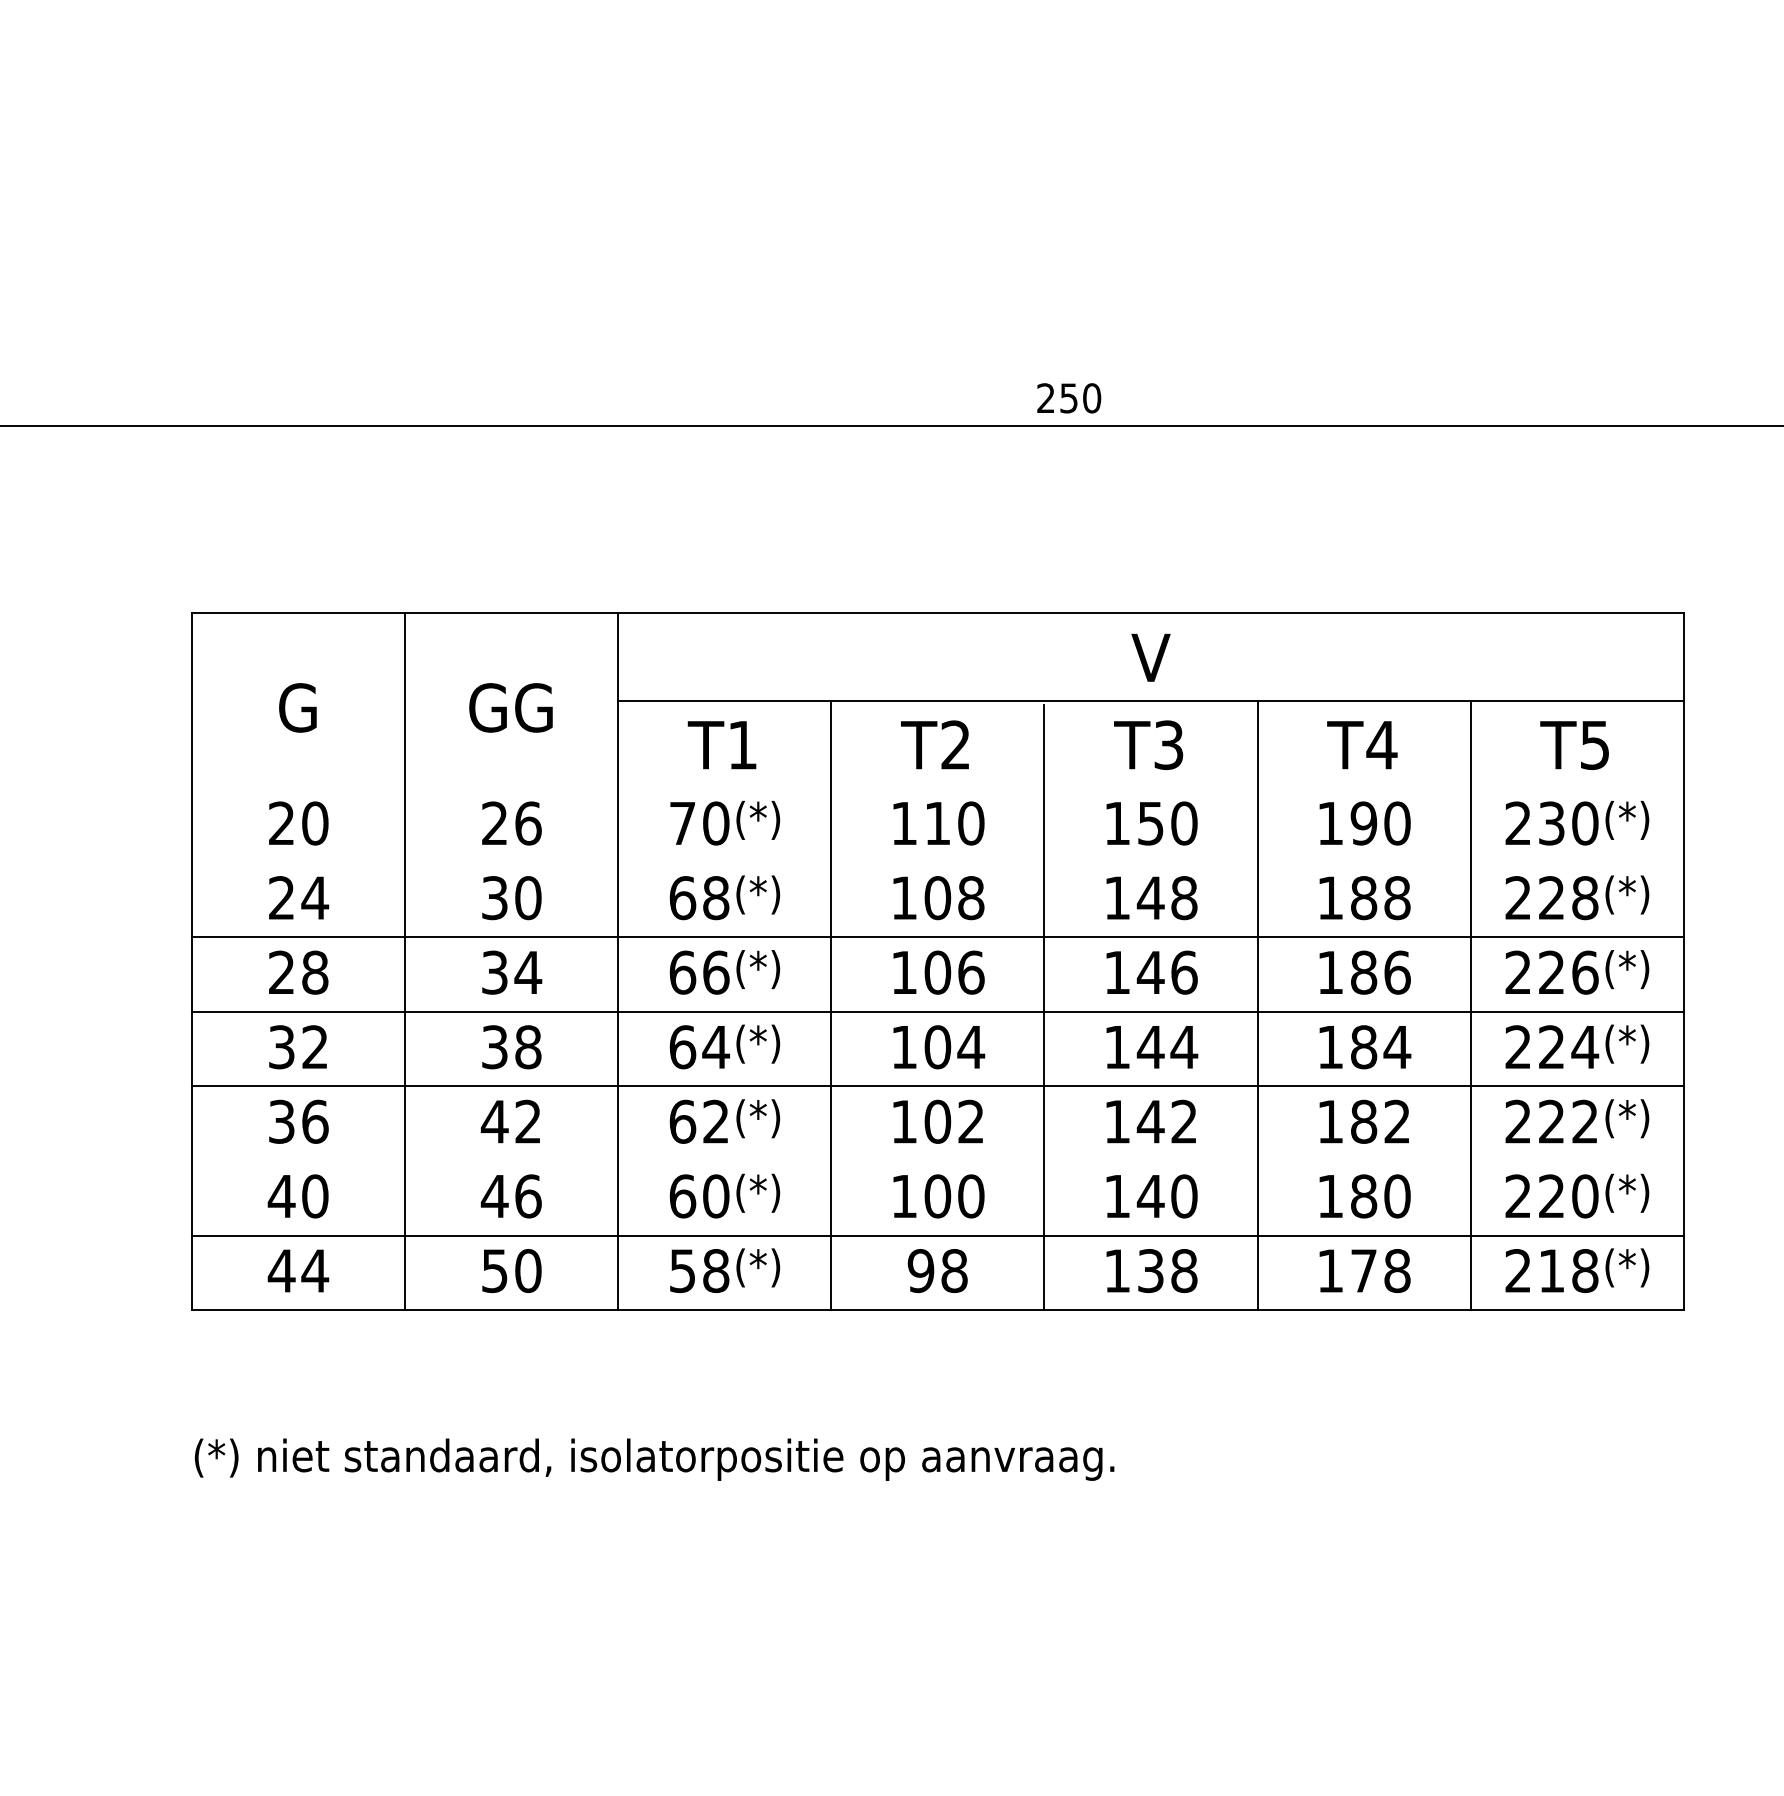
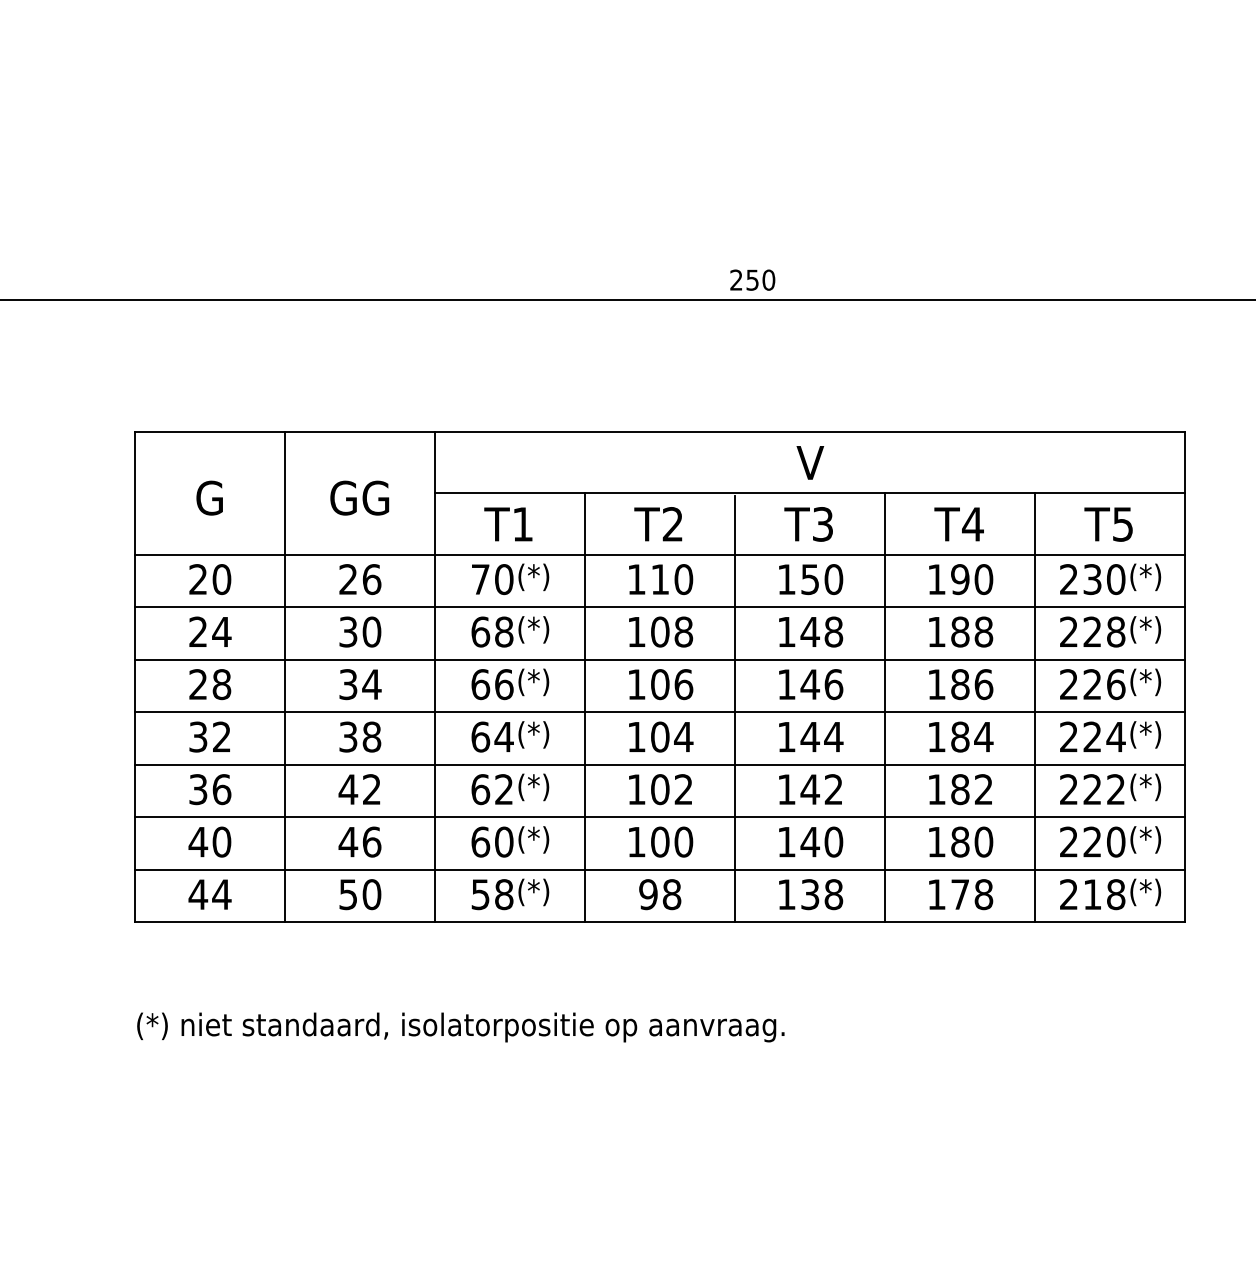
line: (937, 788) -> (660, 554), added
line: (937, 862) -> (660, 607), added
line: (937, 1160) -> (660, 816), added

